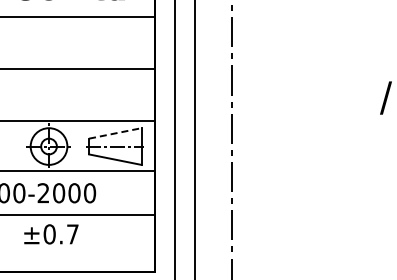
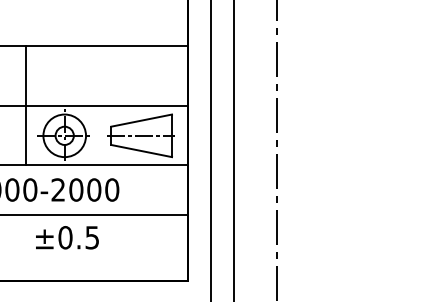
line: (15, 120) -> (25, 105), added
line: (115, 133) -> (141, 120), dashed -> solid
text: (72, 234) -> (91, 237), ±0.7 -> ±0.5

